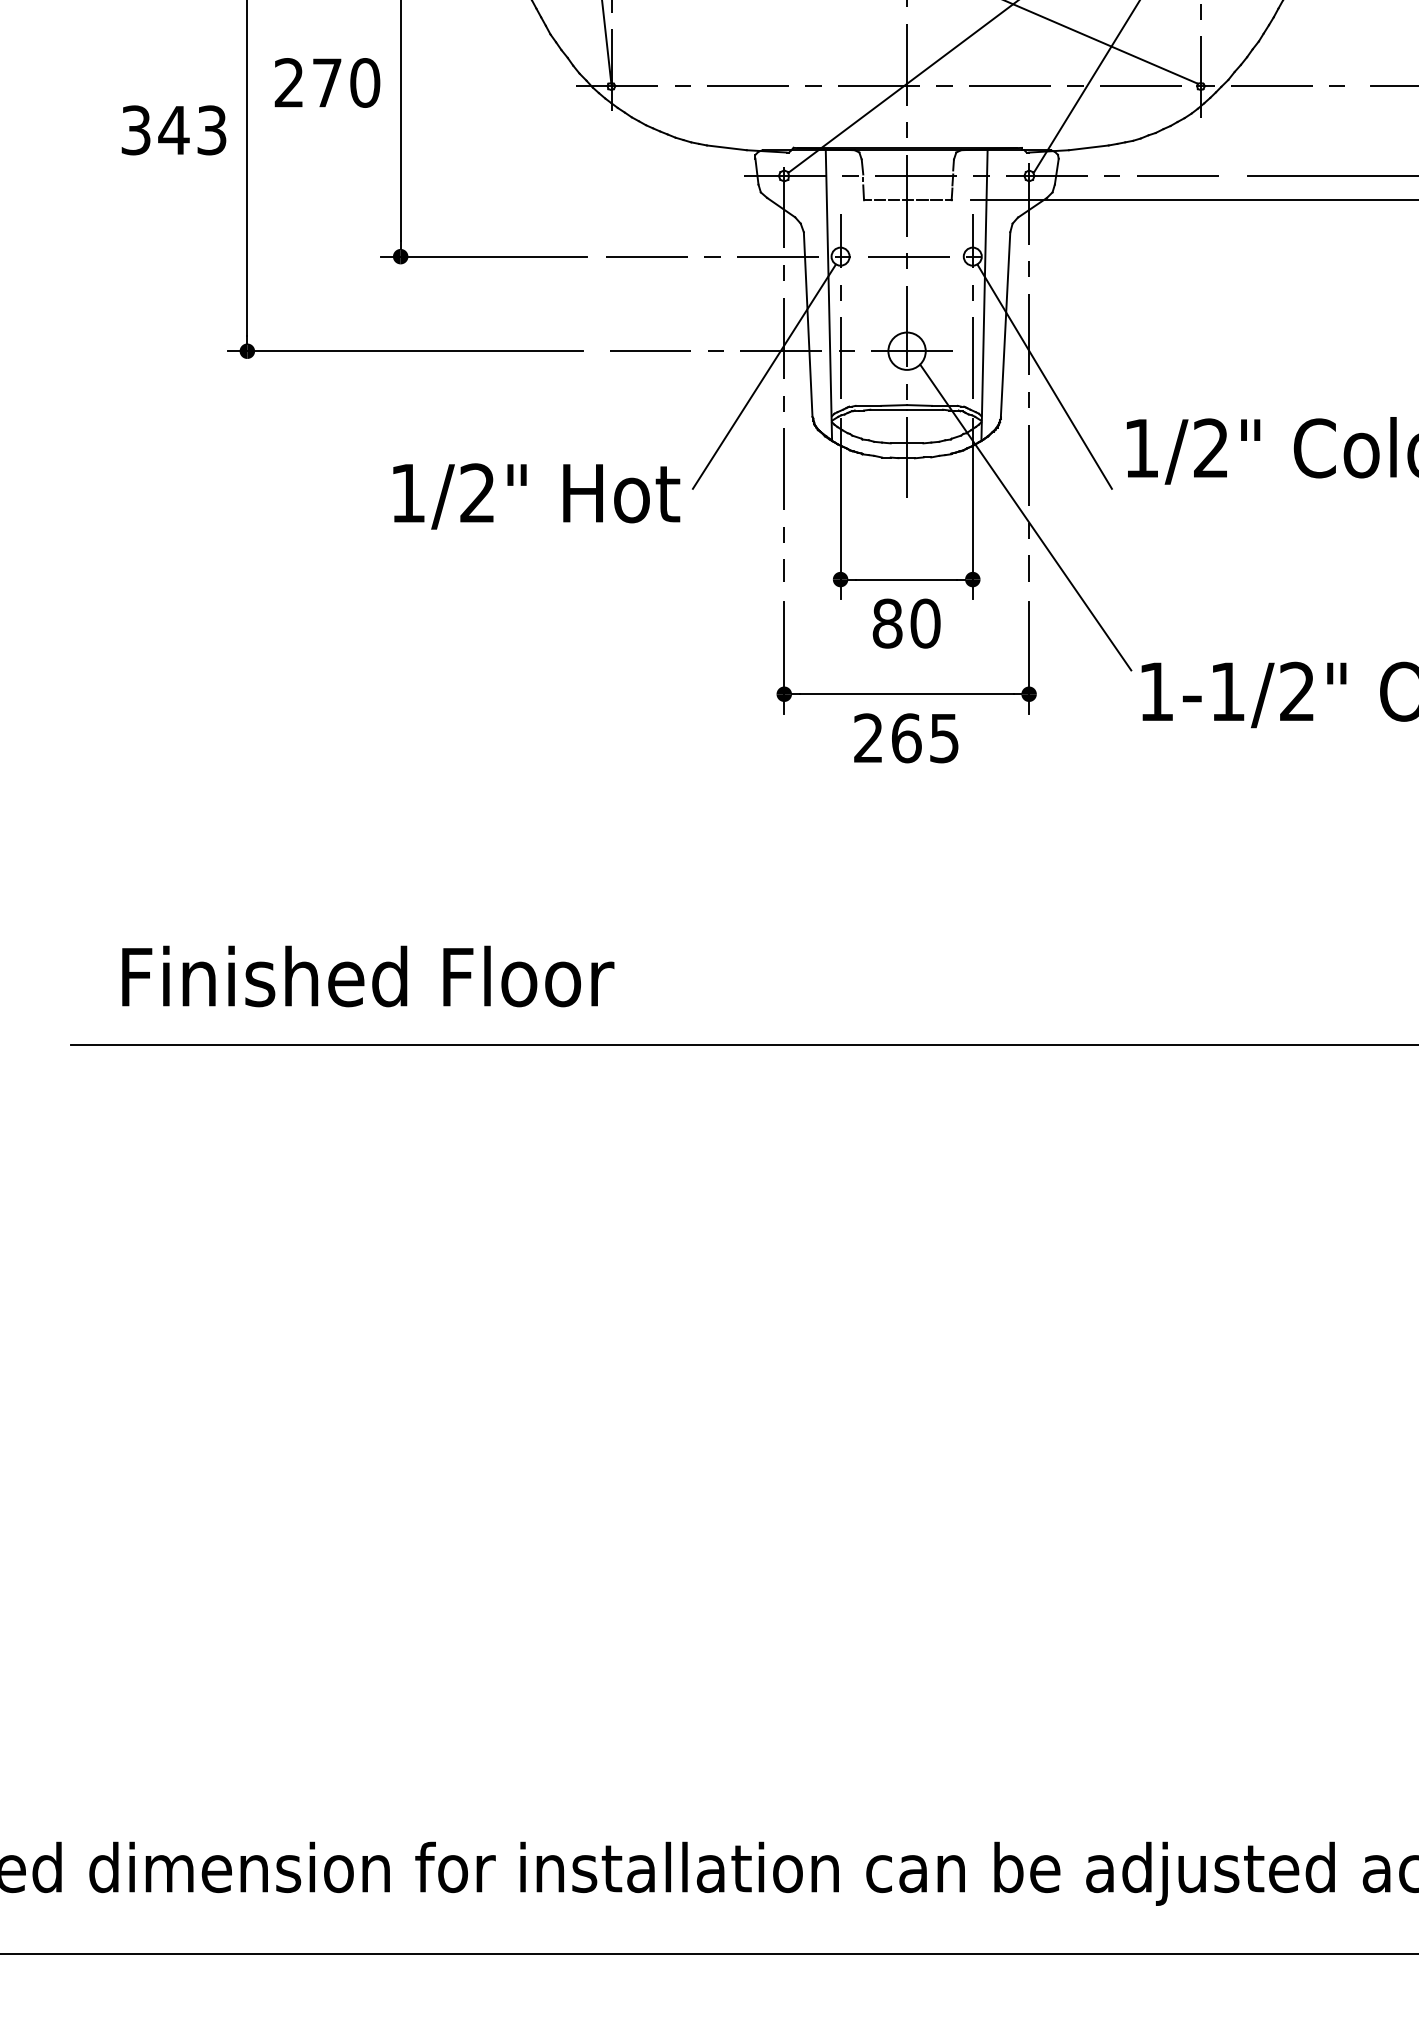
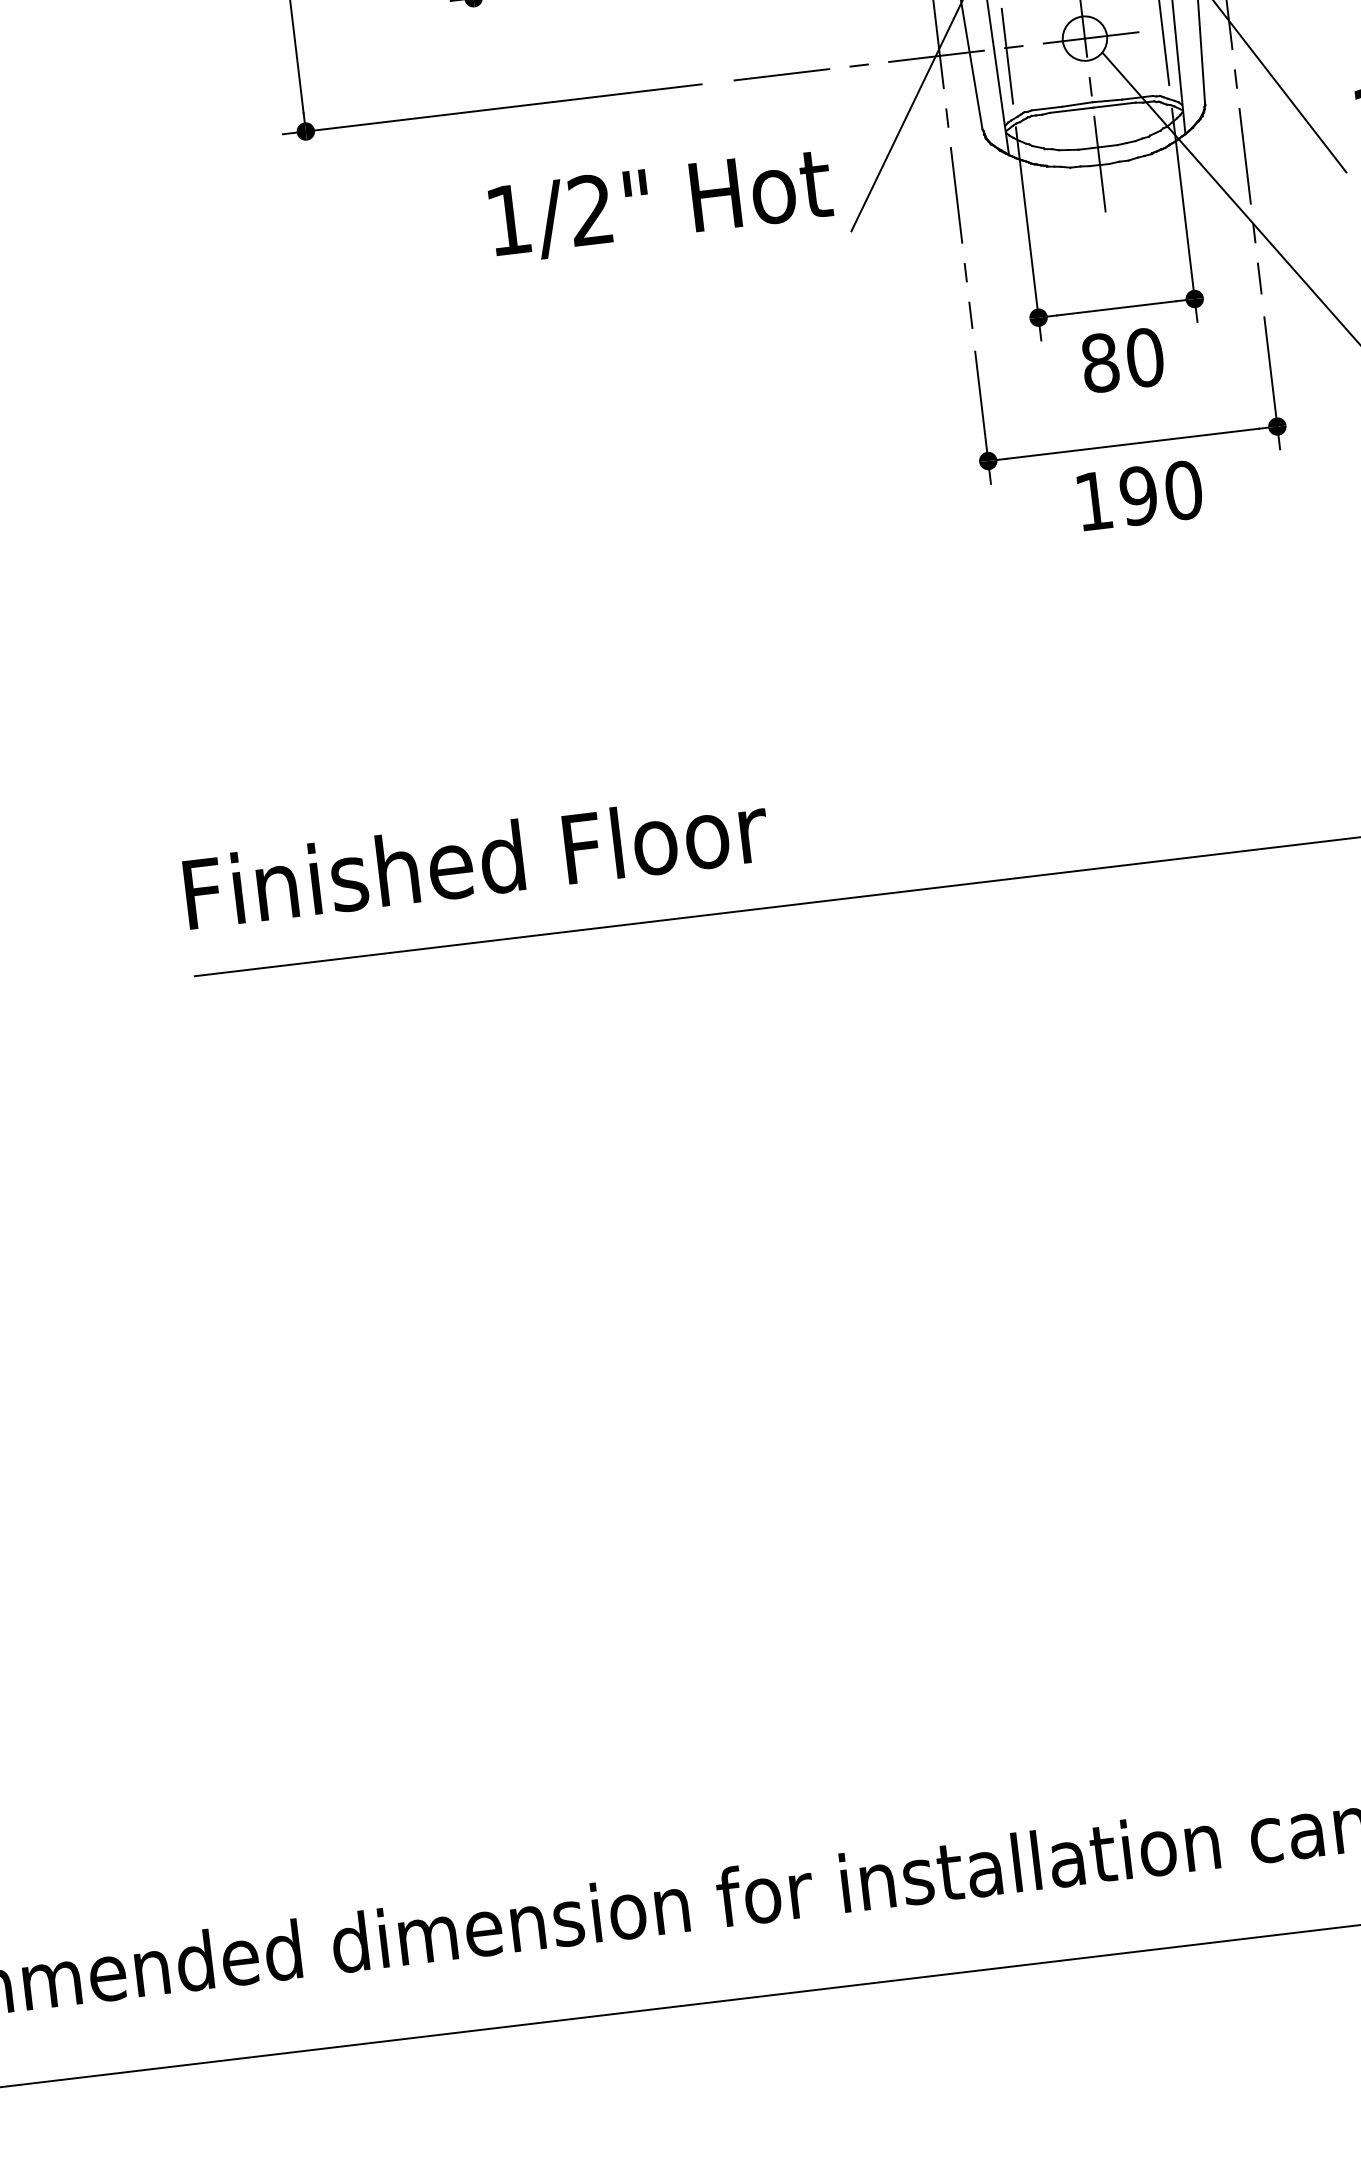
text: (536, 496) -> (661, 205), moved
text: (906, 738) -> (1138, 496), 265 -> 190
text: (368, 976) -> (476, 860), moved

